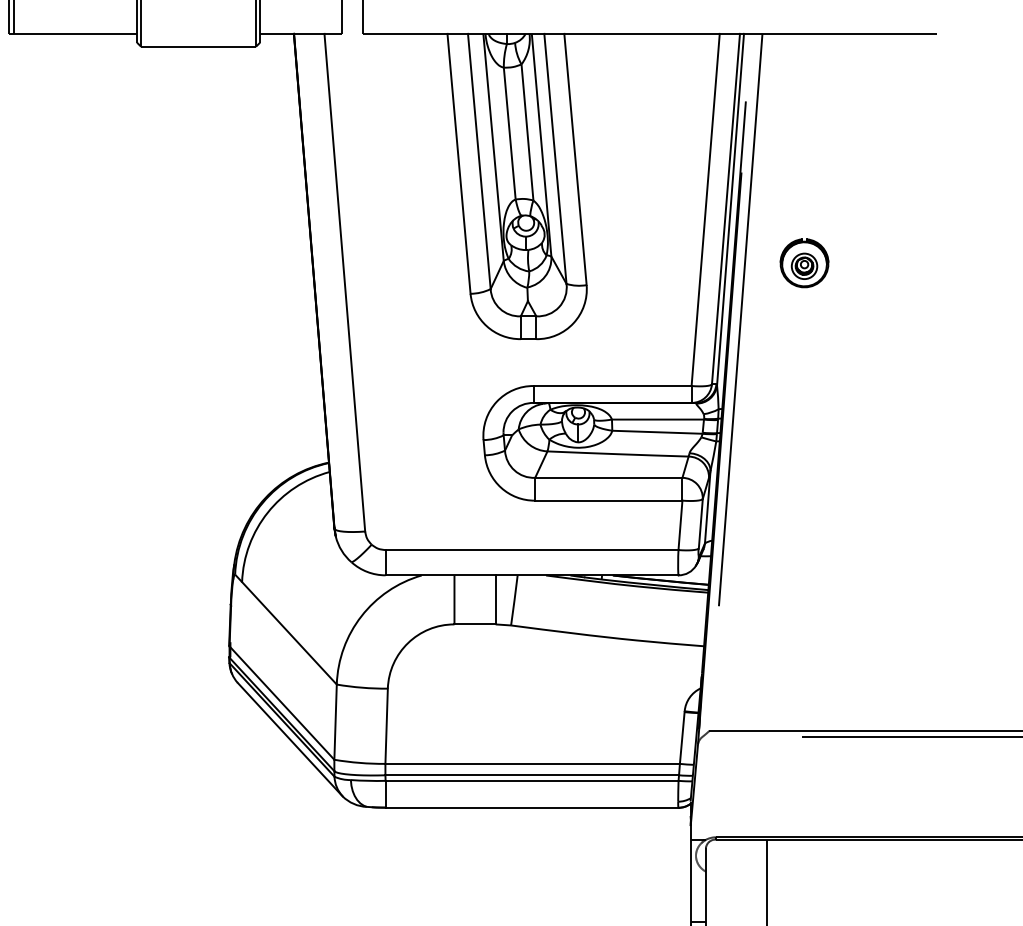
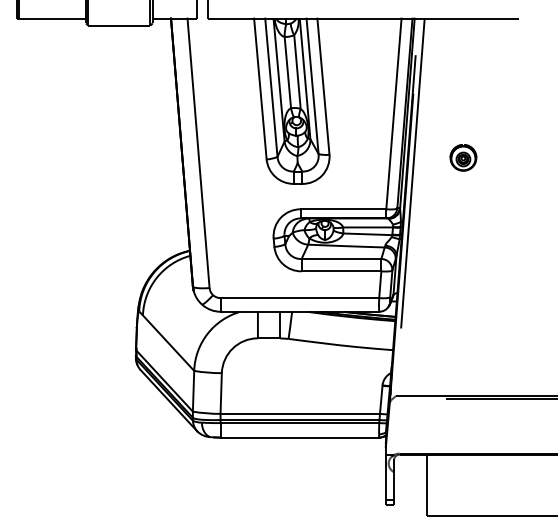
part: (804, 262) -> (463, 157), moved

